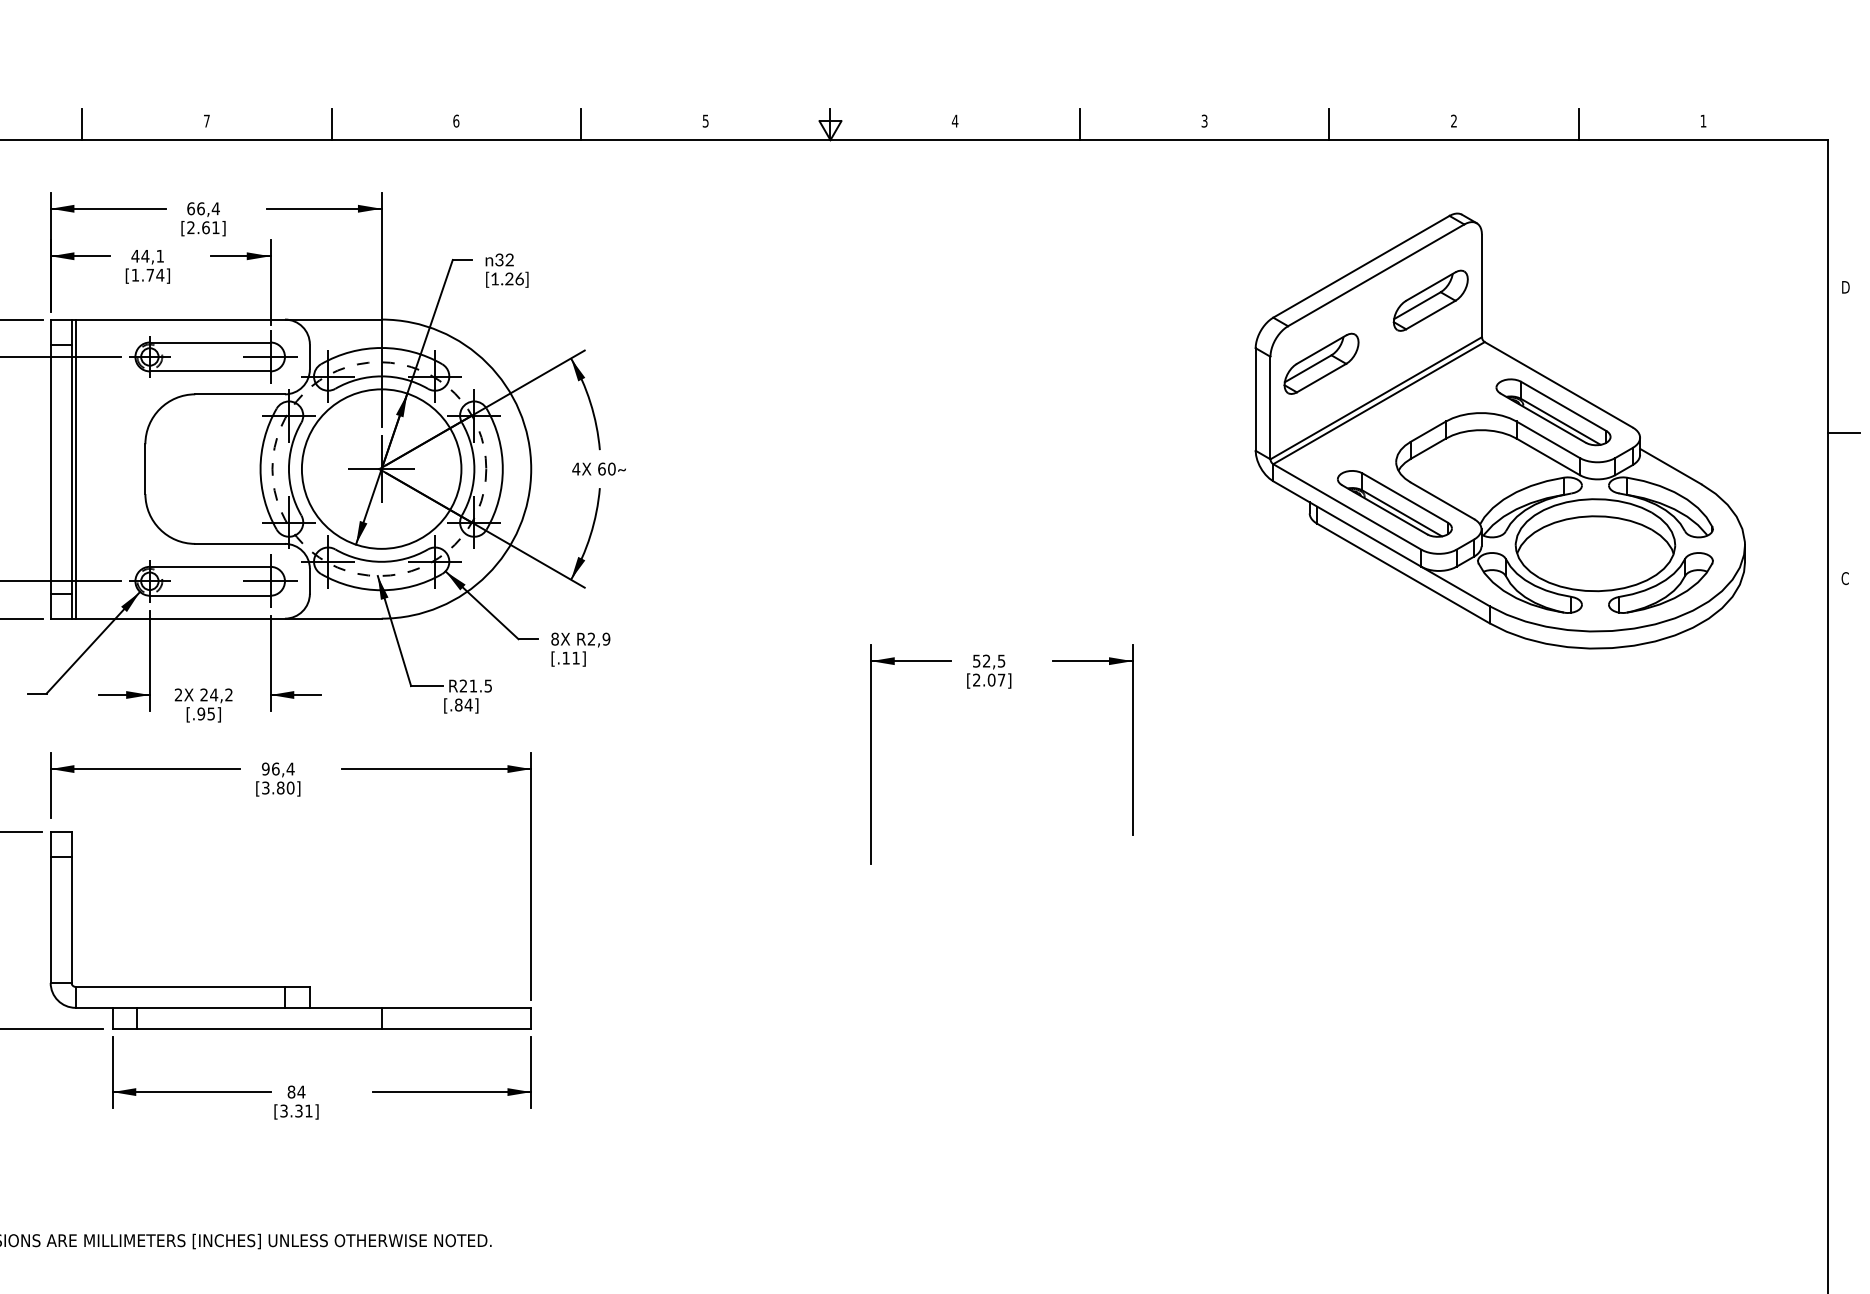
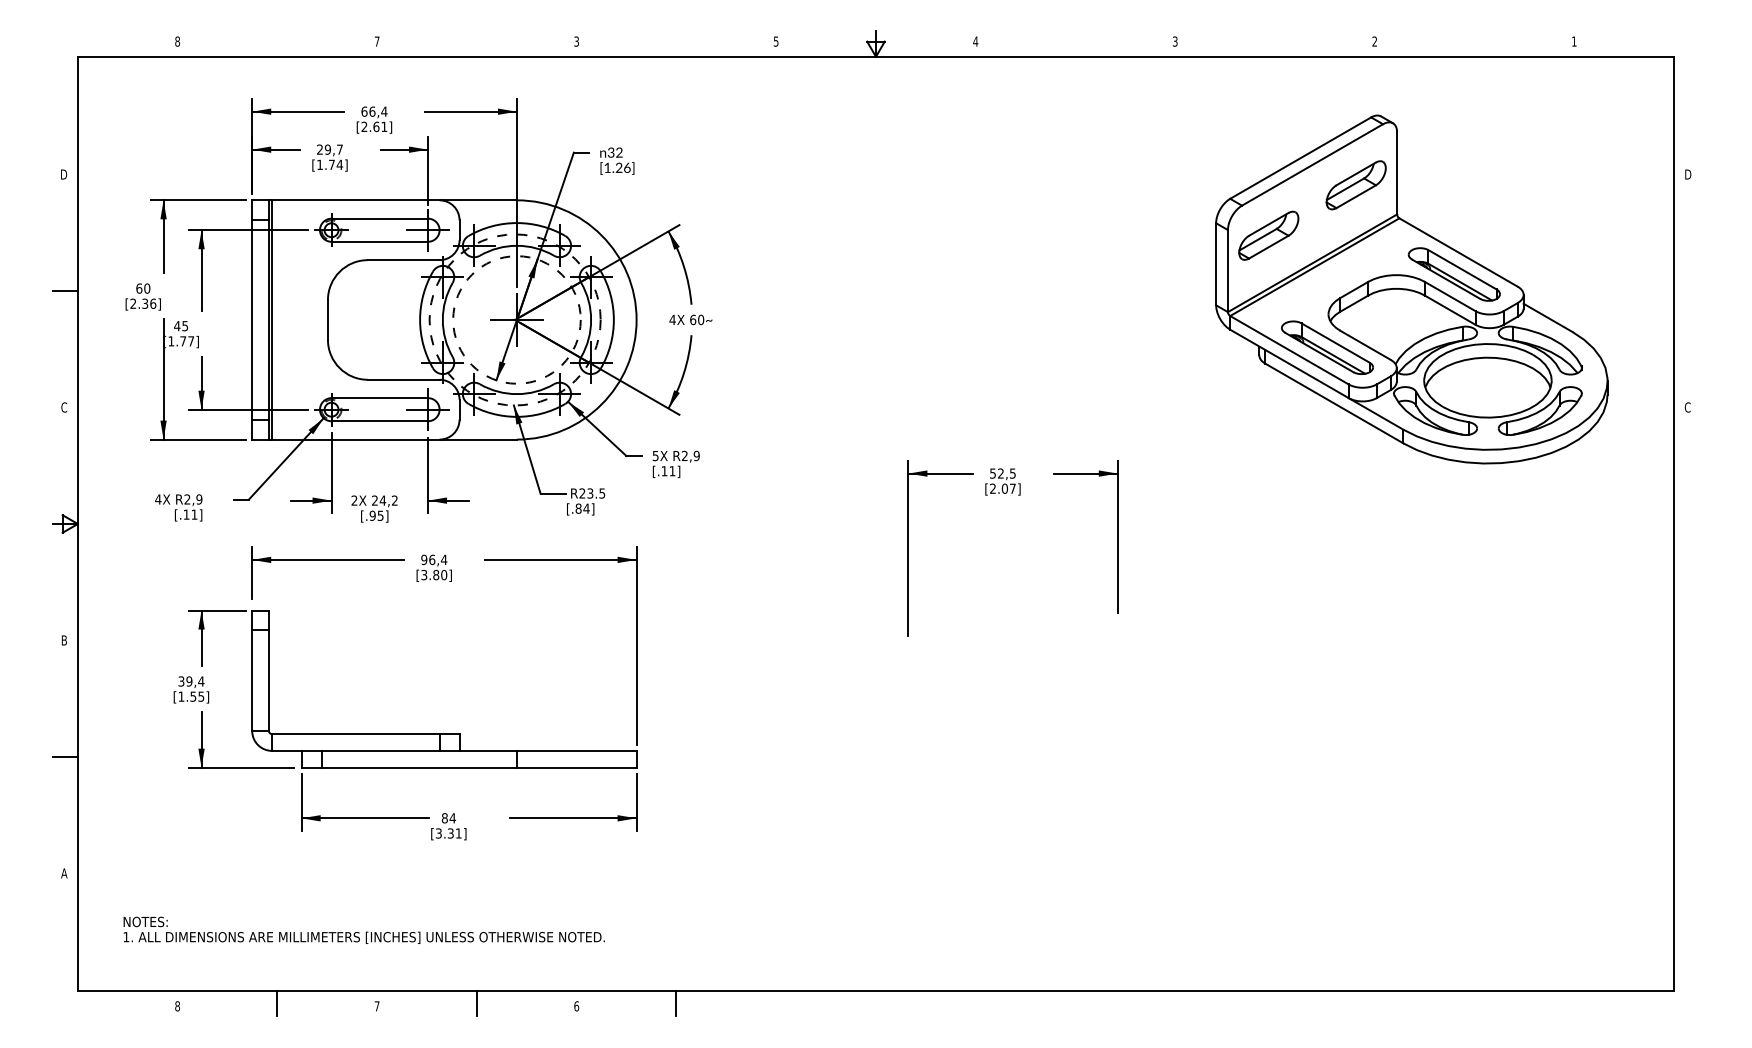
text: (456, 121) -> (576, 41), 6 -> 3
line: (82, 123) -> (277, 43), removed
line: (331, 123) -> (476, 43), removed
line: (581, 123) -> (676, 43), removed
line: (1079, 123) -> (1075, 43), removed
line: (1329, 123) -> (1275, 43), removed
line: (1578, 123) -> (1474, 43), removed
text: (147, 256) -> (329, 149), 44,1 -> 29,7
line: (1843, 433) -> (1686, 291), removed
circle: (381, 468) -> (516, 319), solid -> dashed
text: (554, 638) -> (655, 455), 8X -> 5X
text: (473, 686) -> (590, 493), R21.5 -> R23.5

